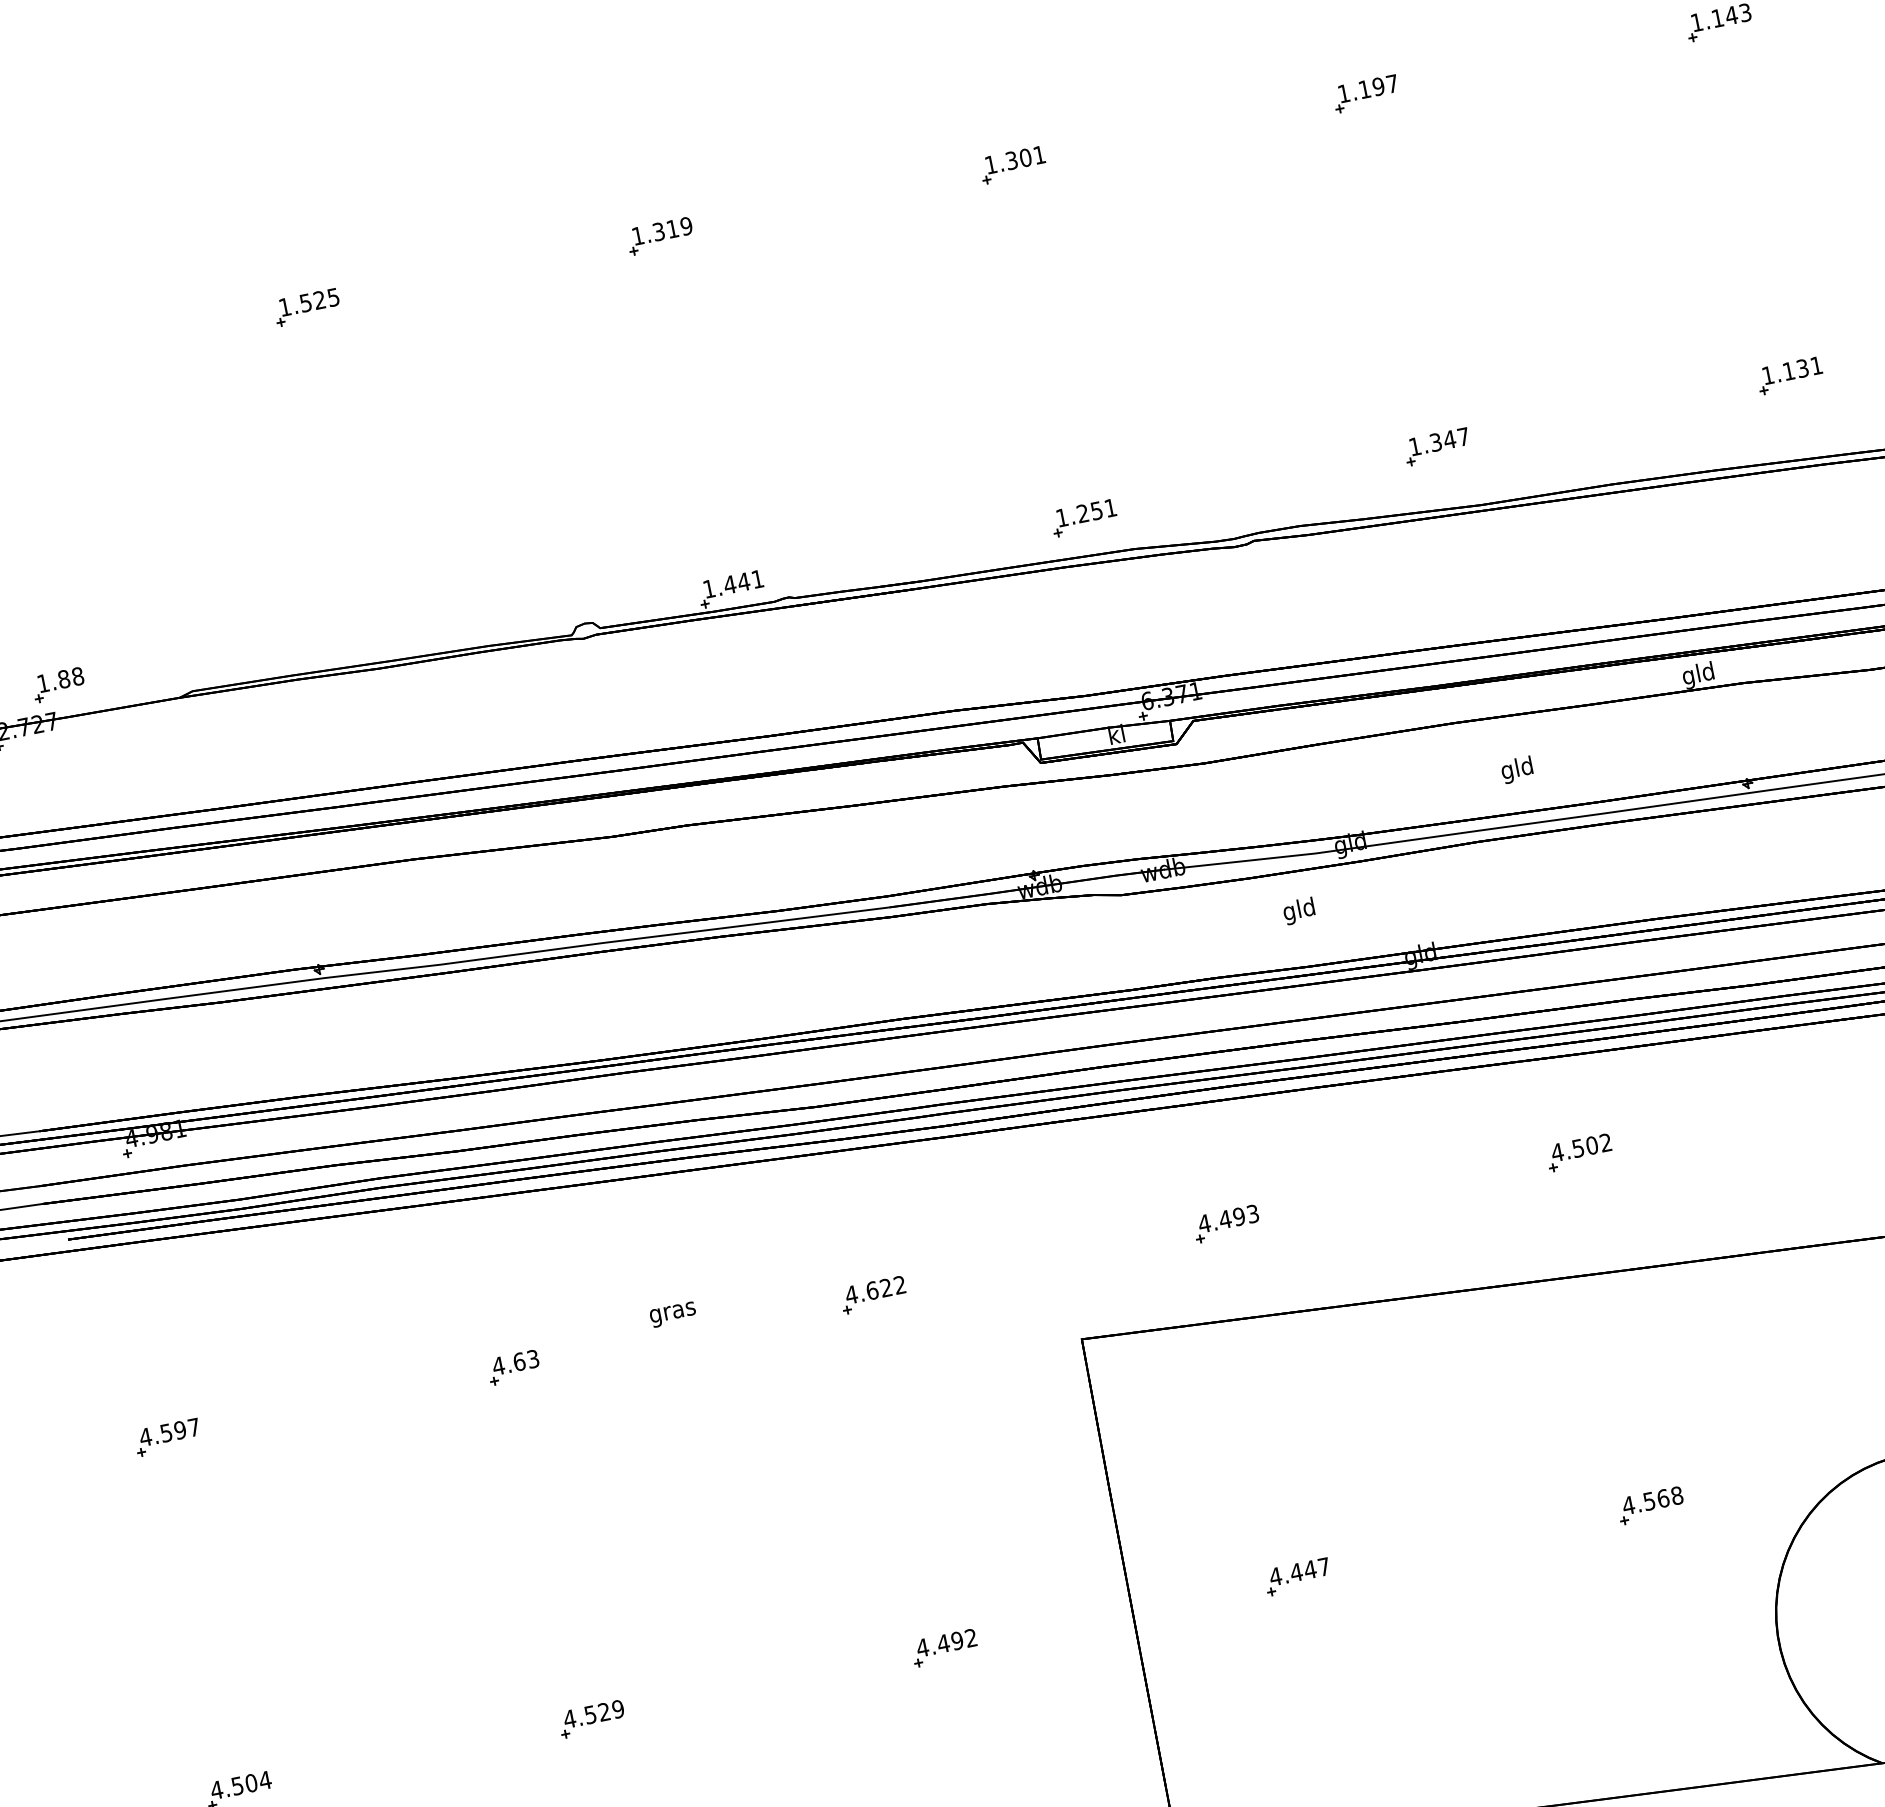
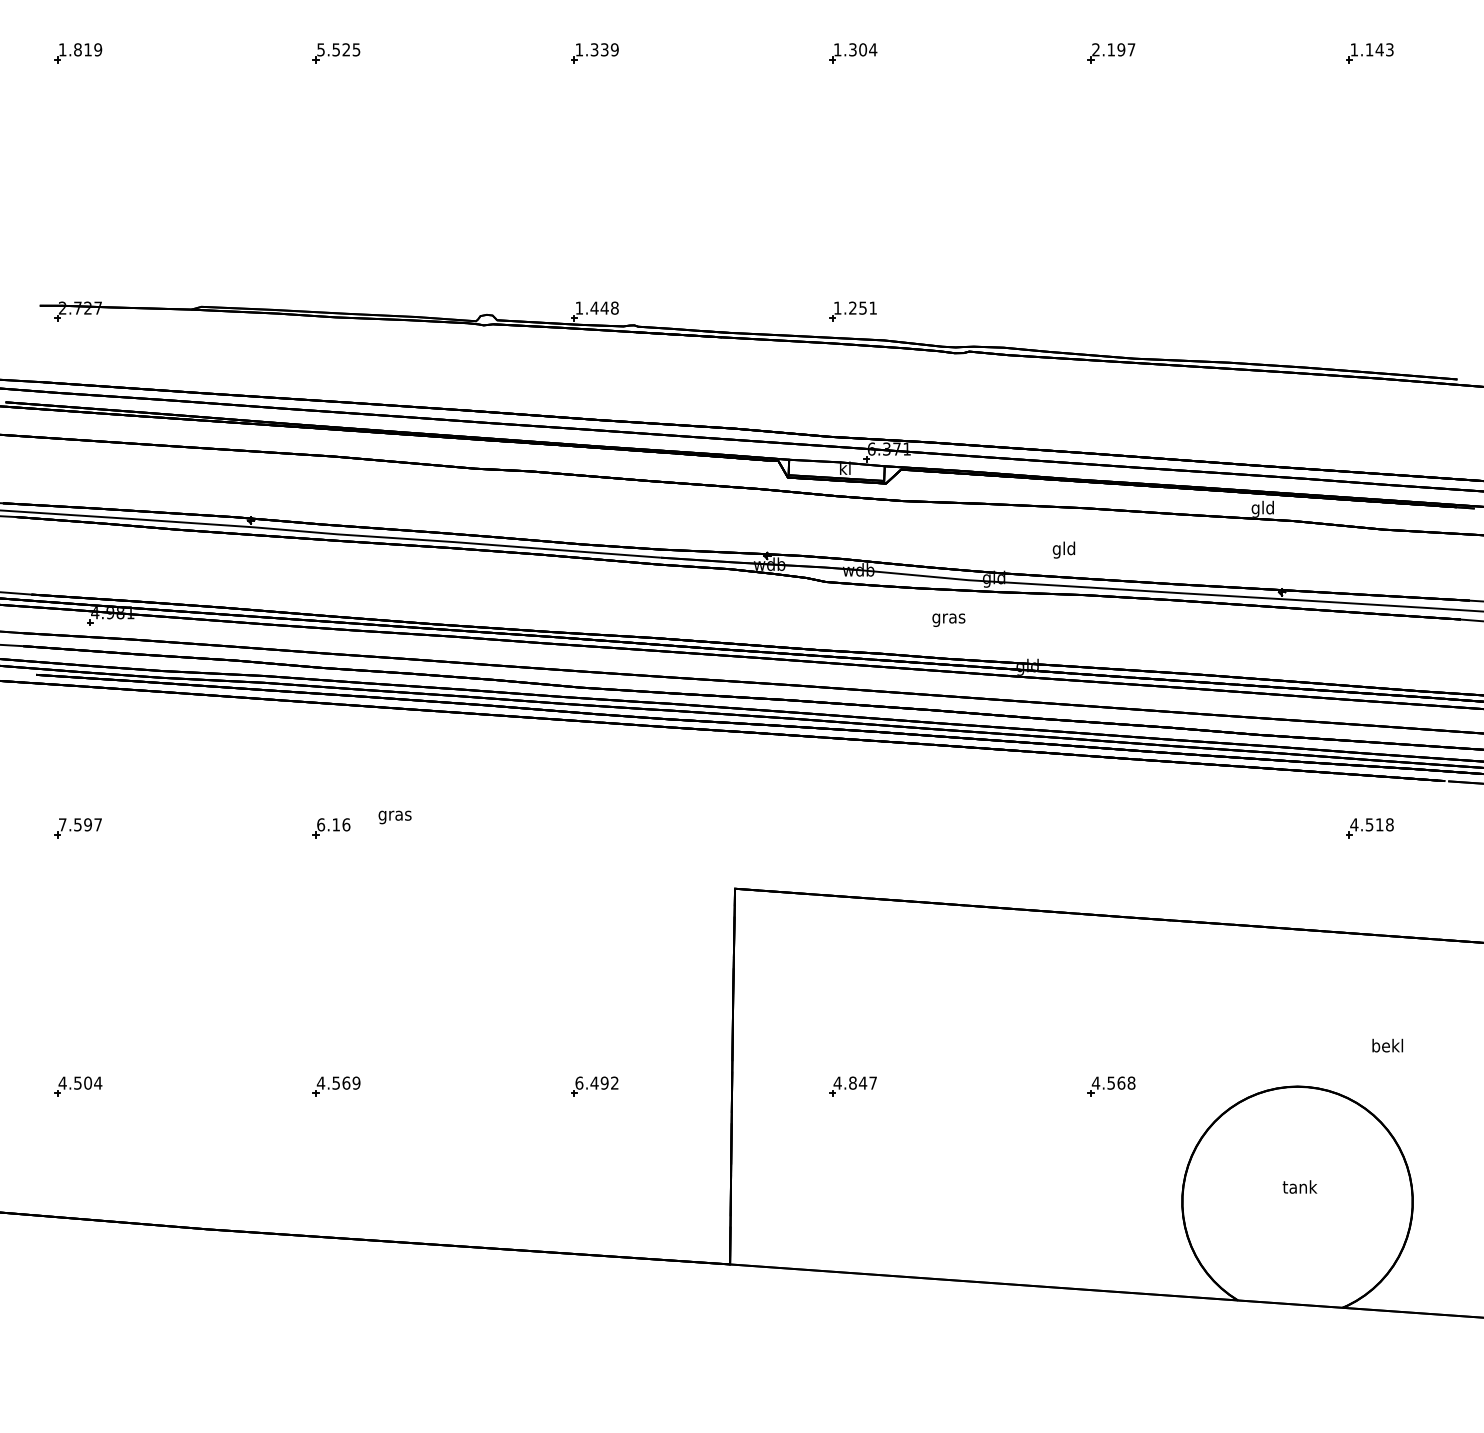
text: (1343, 93) -> (1095, 49), 1.197 -> 2.197
text: (1039, 154) -> (873, 49), 1.301 -> 1.304
text: (672, 228) -> (604, 49), 1.319 -> 1.339
text: (284, 306) -> (320, 49), 1.525 -> 5.525
part: (1789, 375) -> (1369, 311), removed
part: (1437, 446) -> (1111, 311), removed
text: (757, 578) -> (614, 307), 1.441 -> 1.448
part: (57, 685) -> (107, 283), removed
text: (1516, 769) -> (1063, 549), moved
text: (1299, 911) -> (948, 618), gld -> gras
part: (1578, 1153) -> (1110, 828), removed
part: (1225, 1224) -> (852, 828), removed
part: (873, 1295) -> (594, 828), removed
text: (672, 1314) -> (394, 817), moved
text: (515, 1362) -> (333, 824), 4.63 -> 6.16
text: (145, 1436) -> (62, 824), 4.597 -> 7.597
text: (1295, 1571) -> (852, 1082), 4.447 -> 4.847
text: (922, 1646) -> (579, 1082), 4.492 -> 6.492
text: (604, 1711) -> (346, 1082), 4.529 -> 4.569

